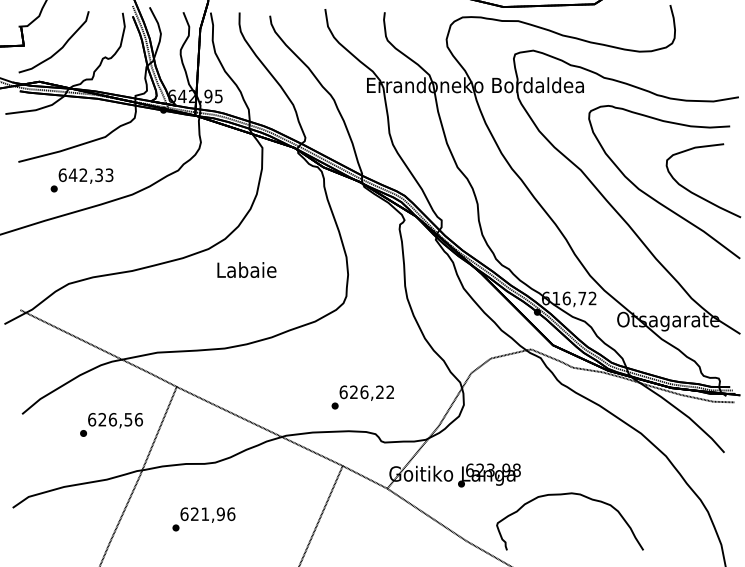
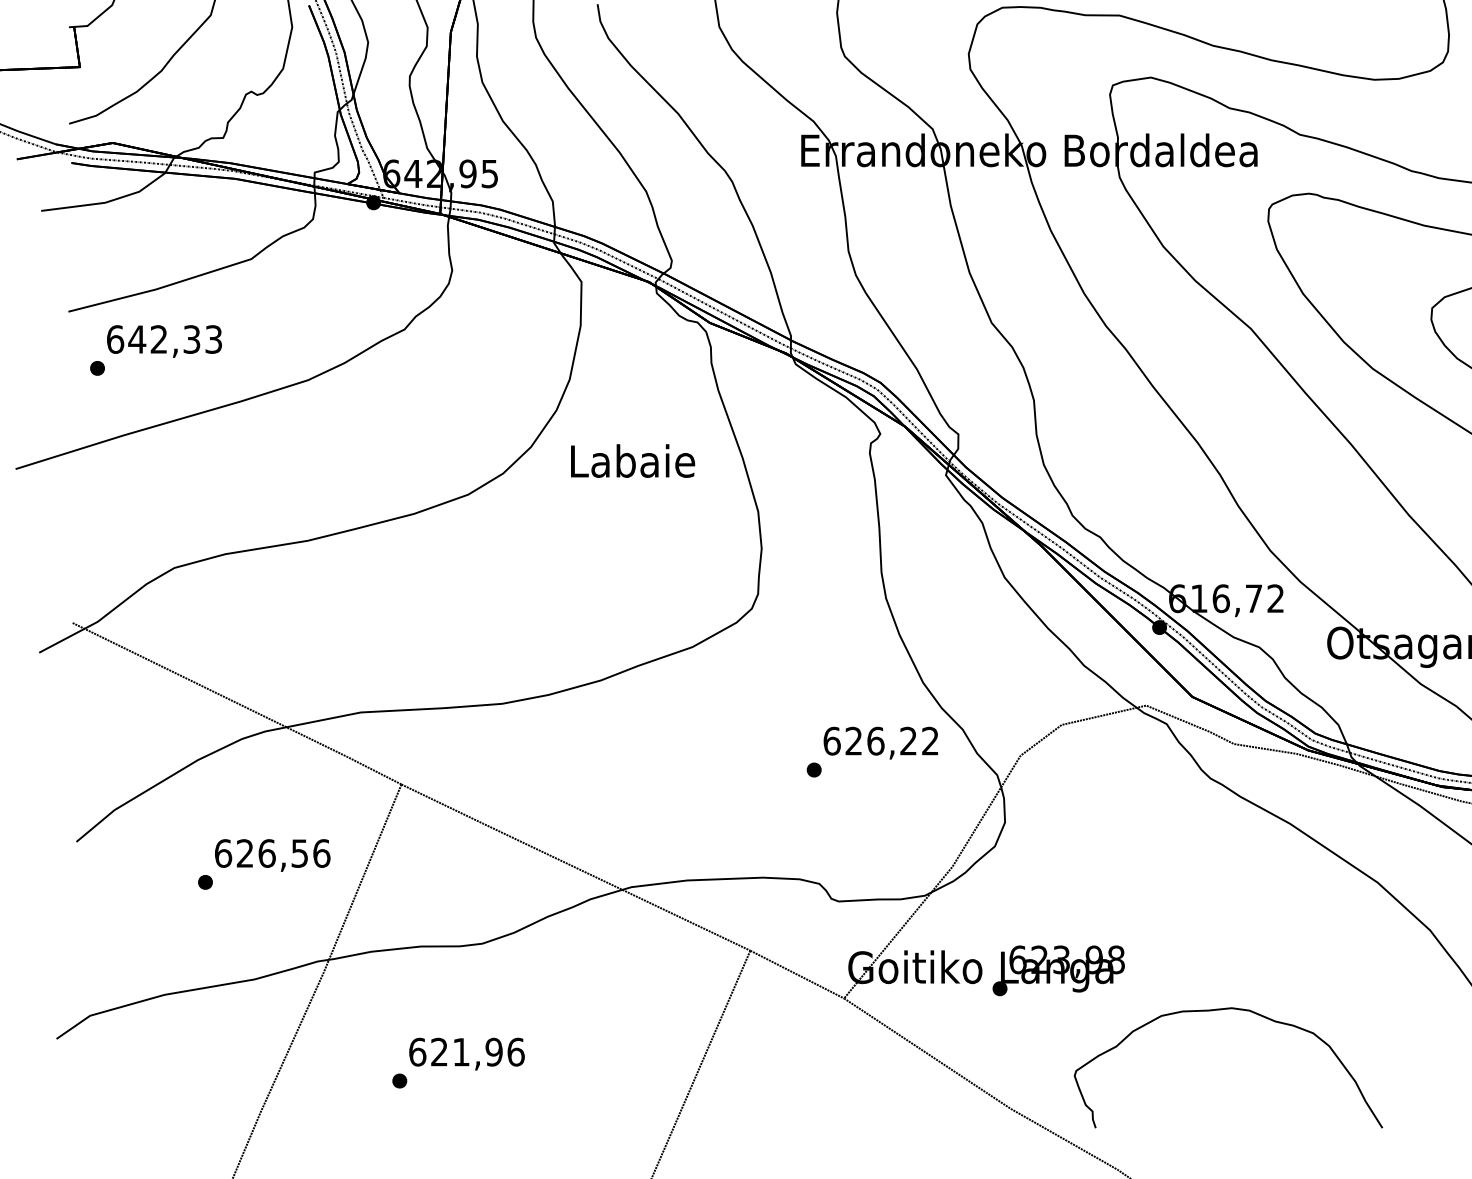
text: (81, 180) -> (154, 350), moved
text: (246, 269) -> (632, 459), moved
text: (362, 397) -> (871, 752), moved

